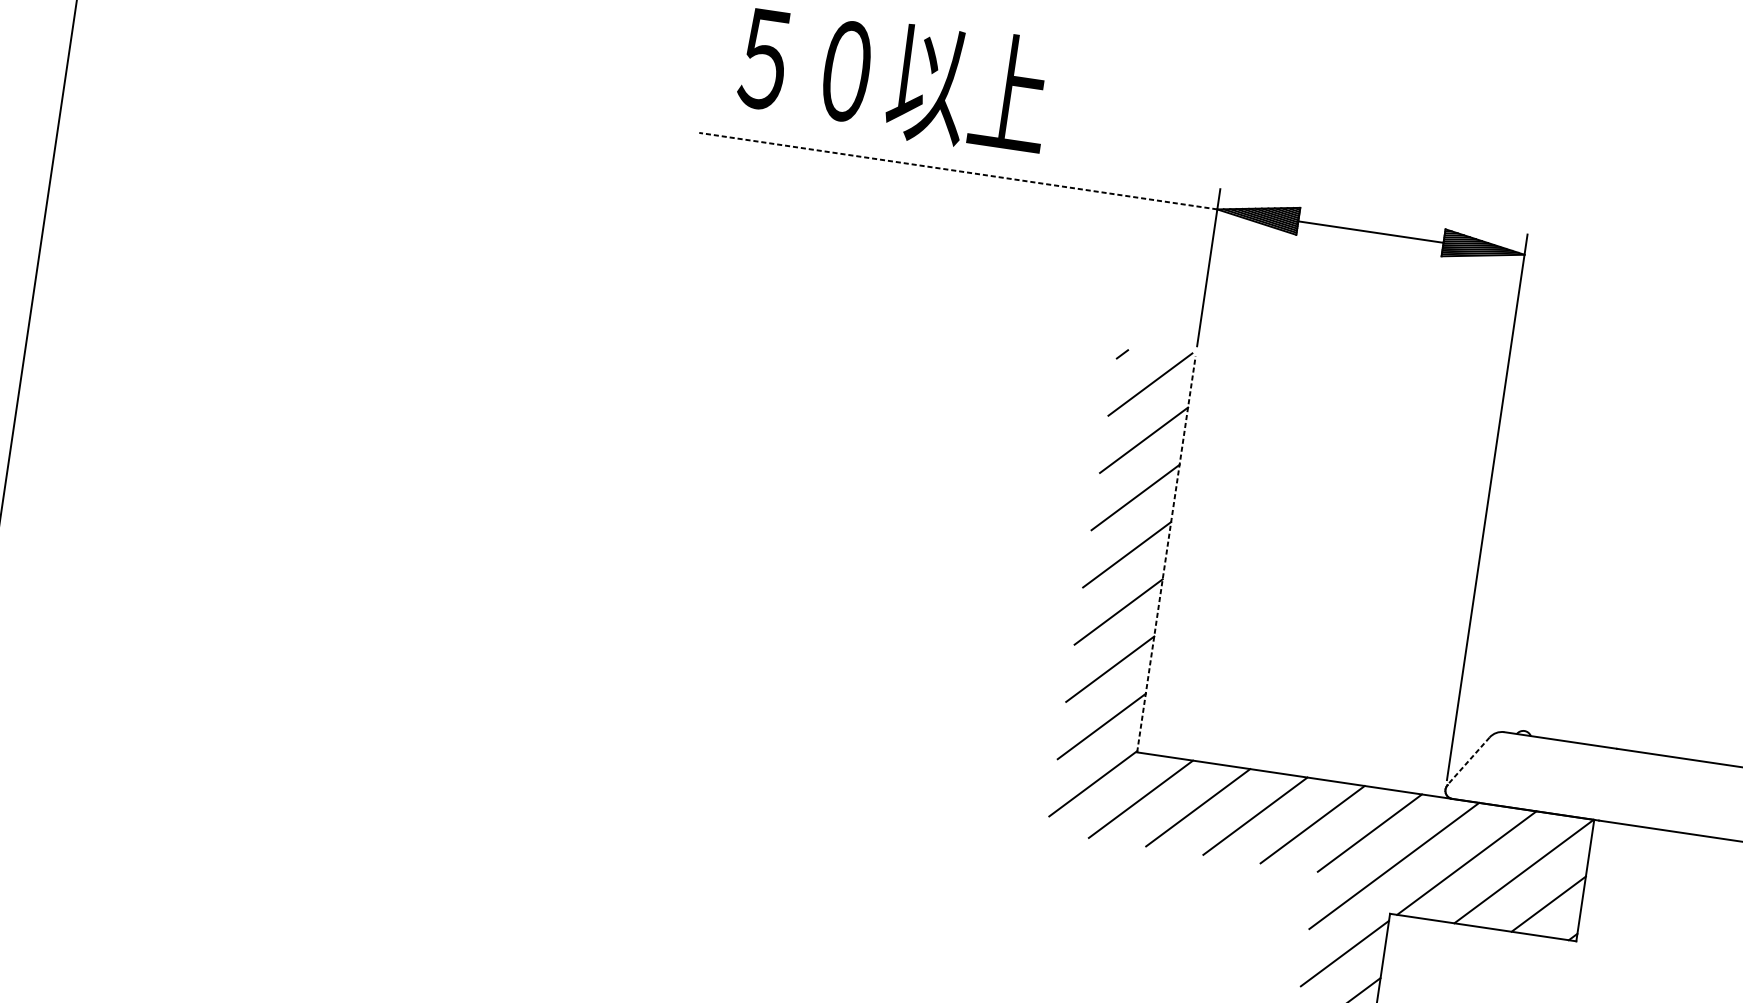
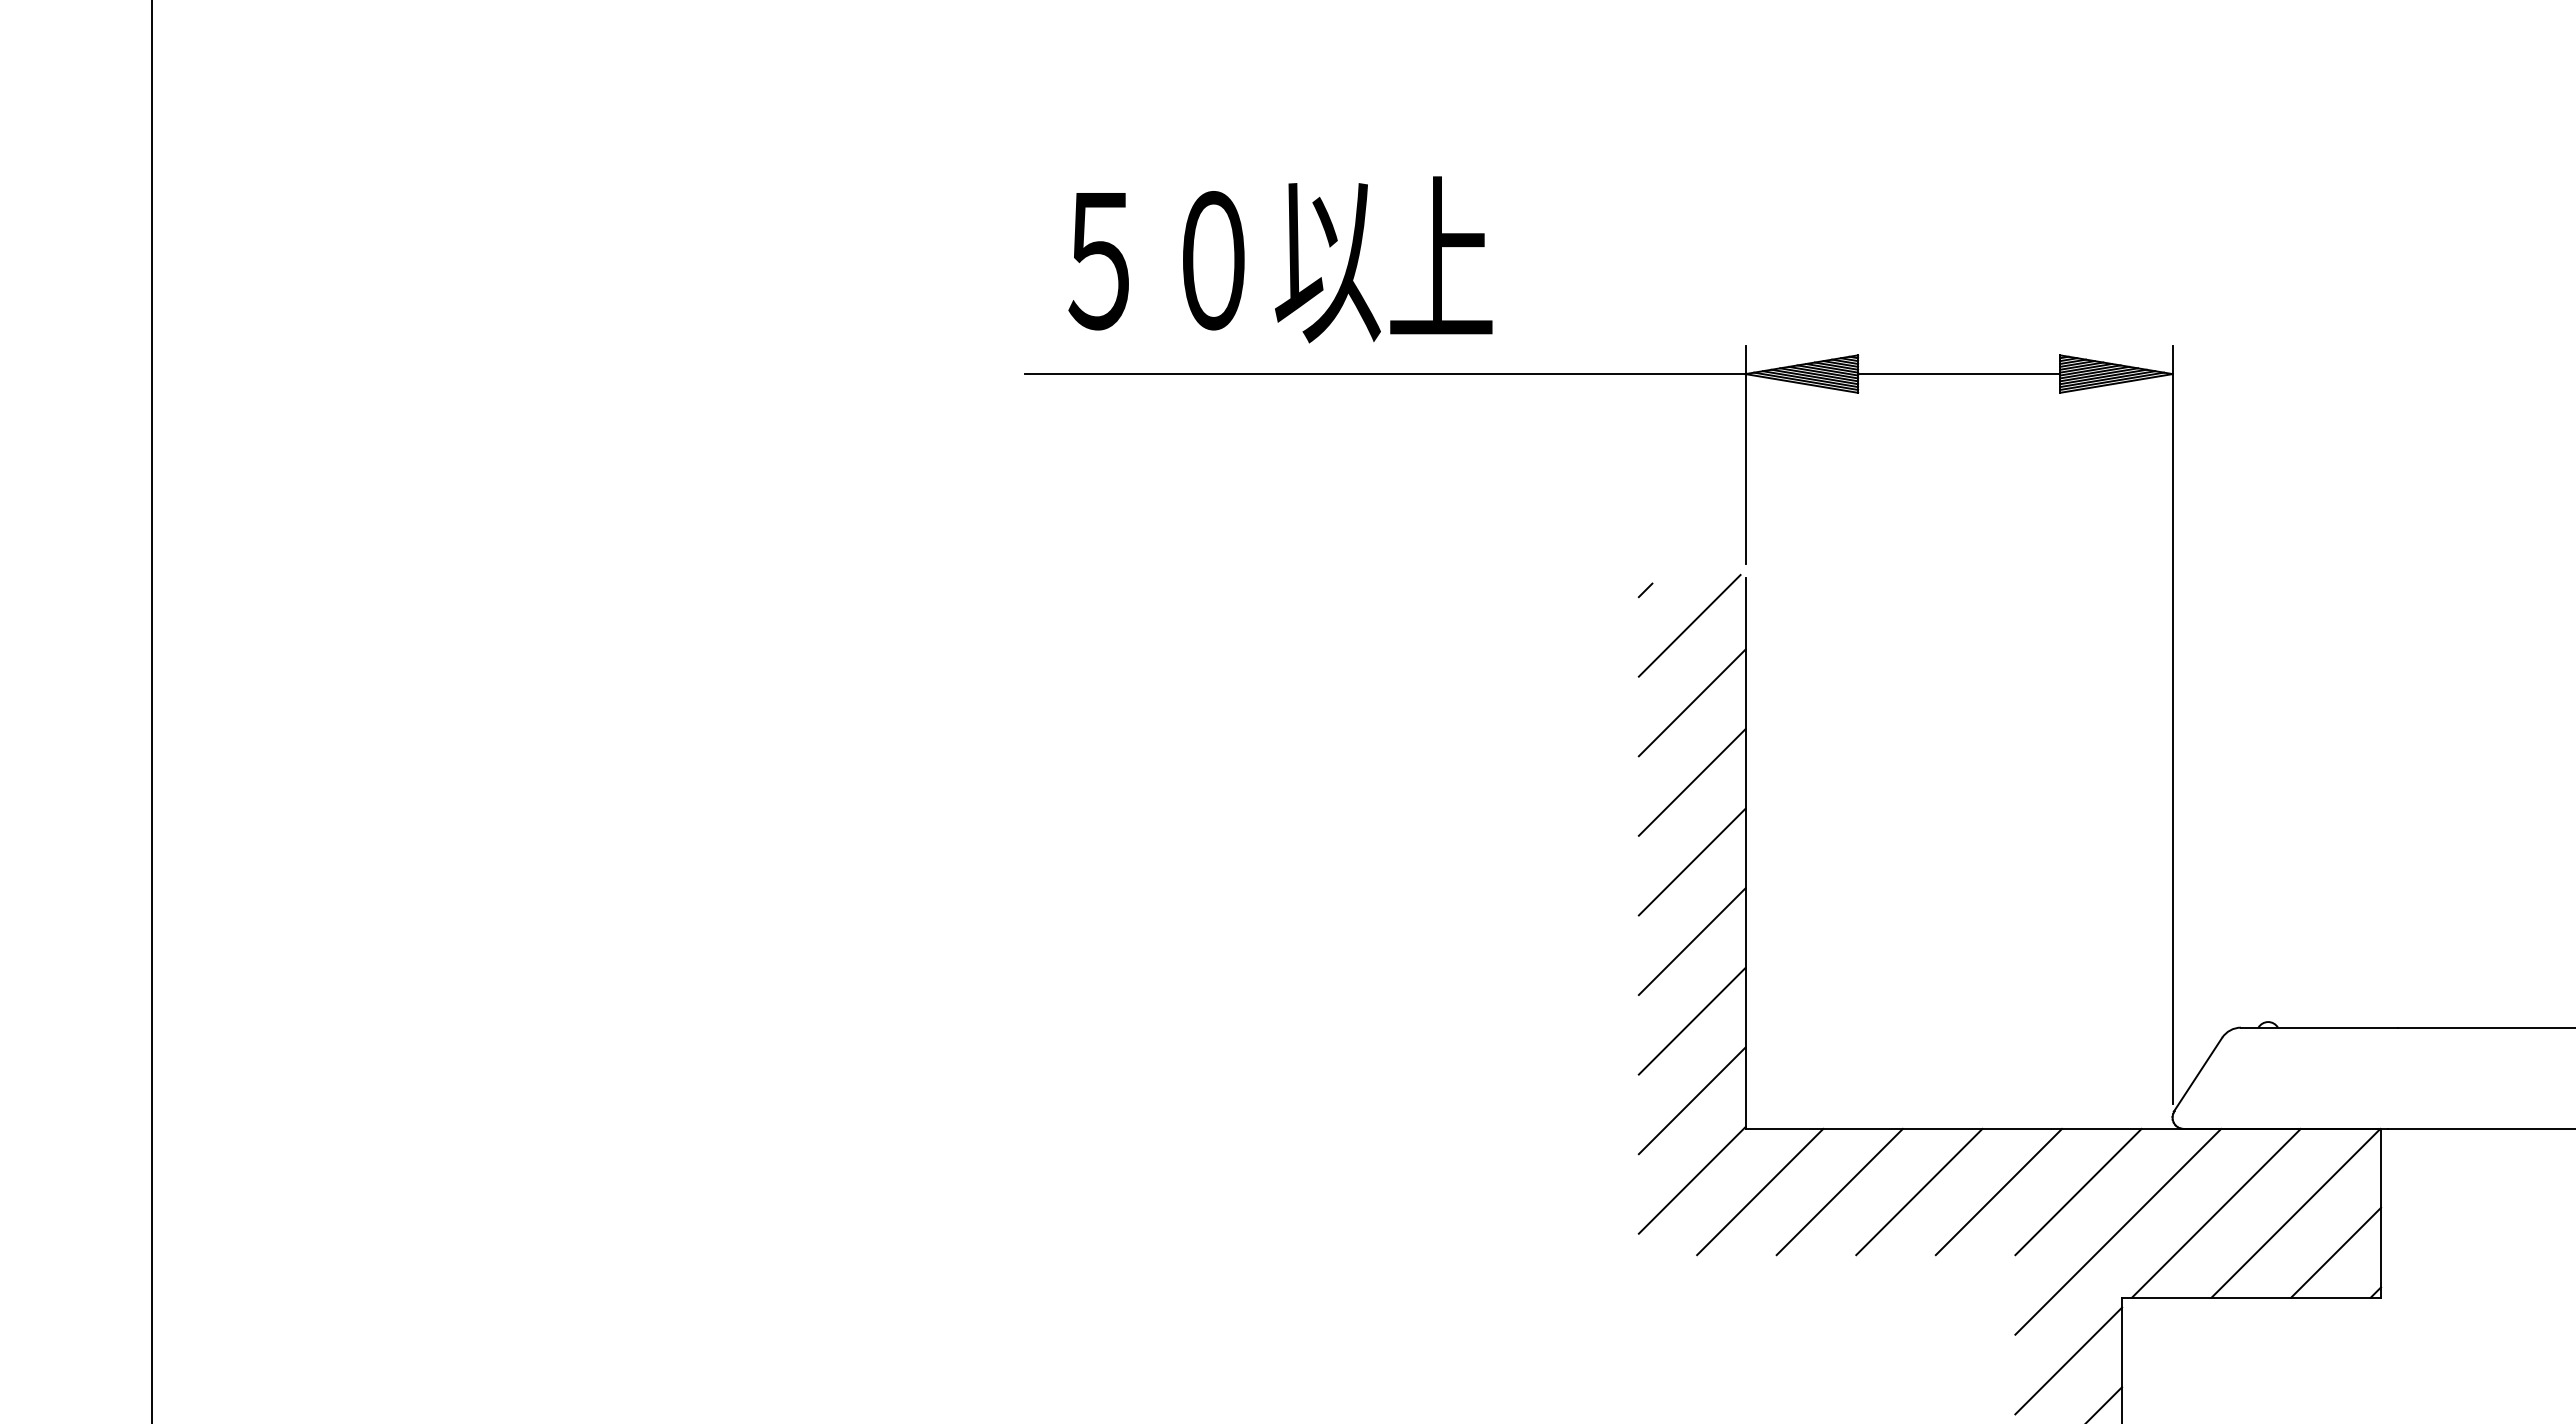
line: (957, 171) -> (1384, 374), dashed -> solid
line: (1166, 554) -> (1745, 853), dashed -> solid
line: (1467, 761) -> (2197, 1075), dashed -> solid

